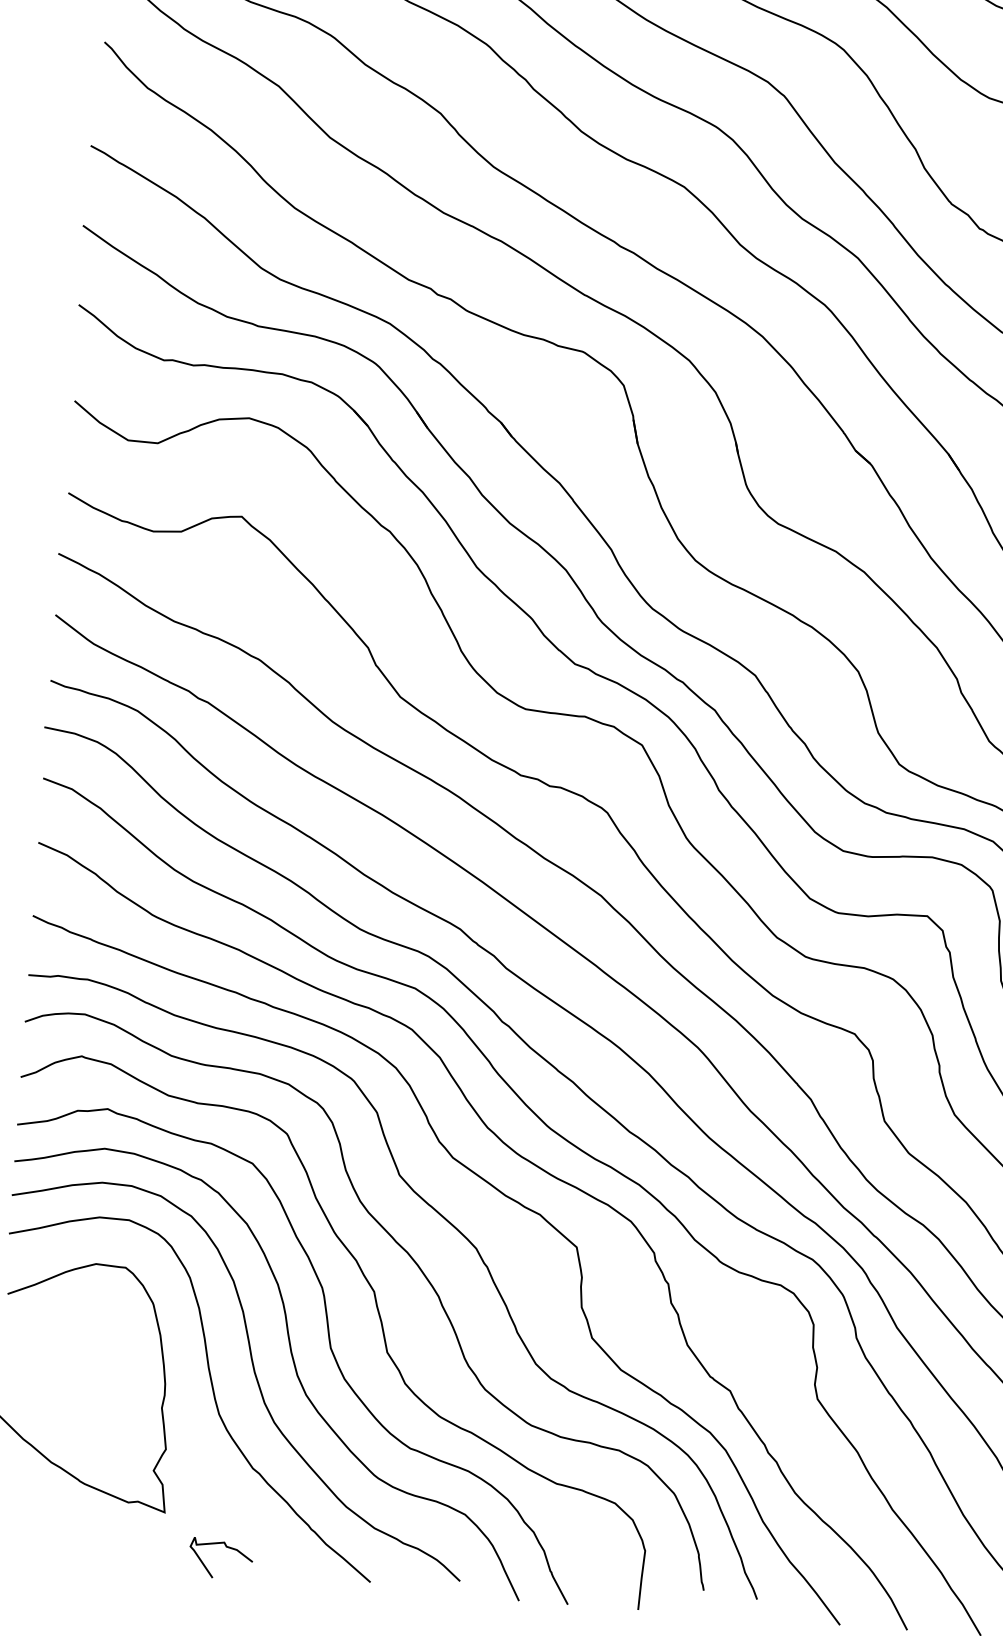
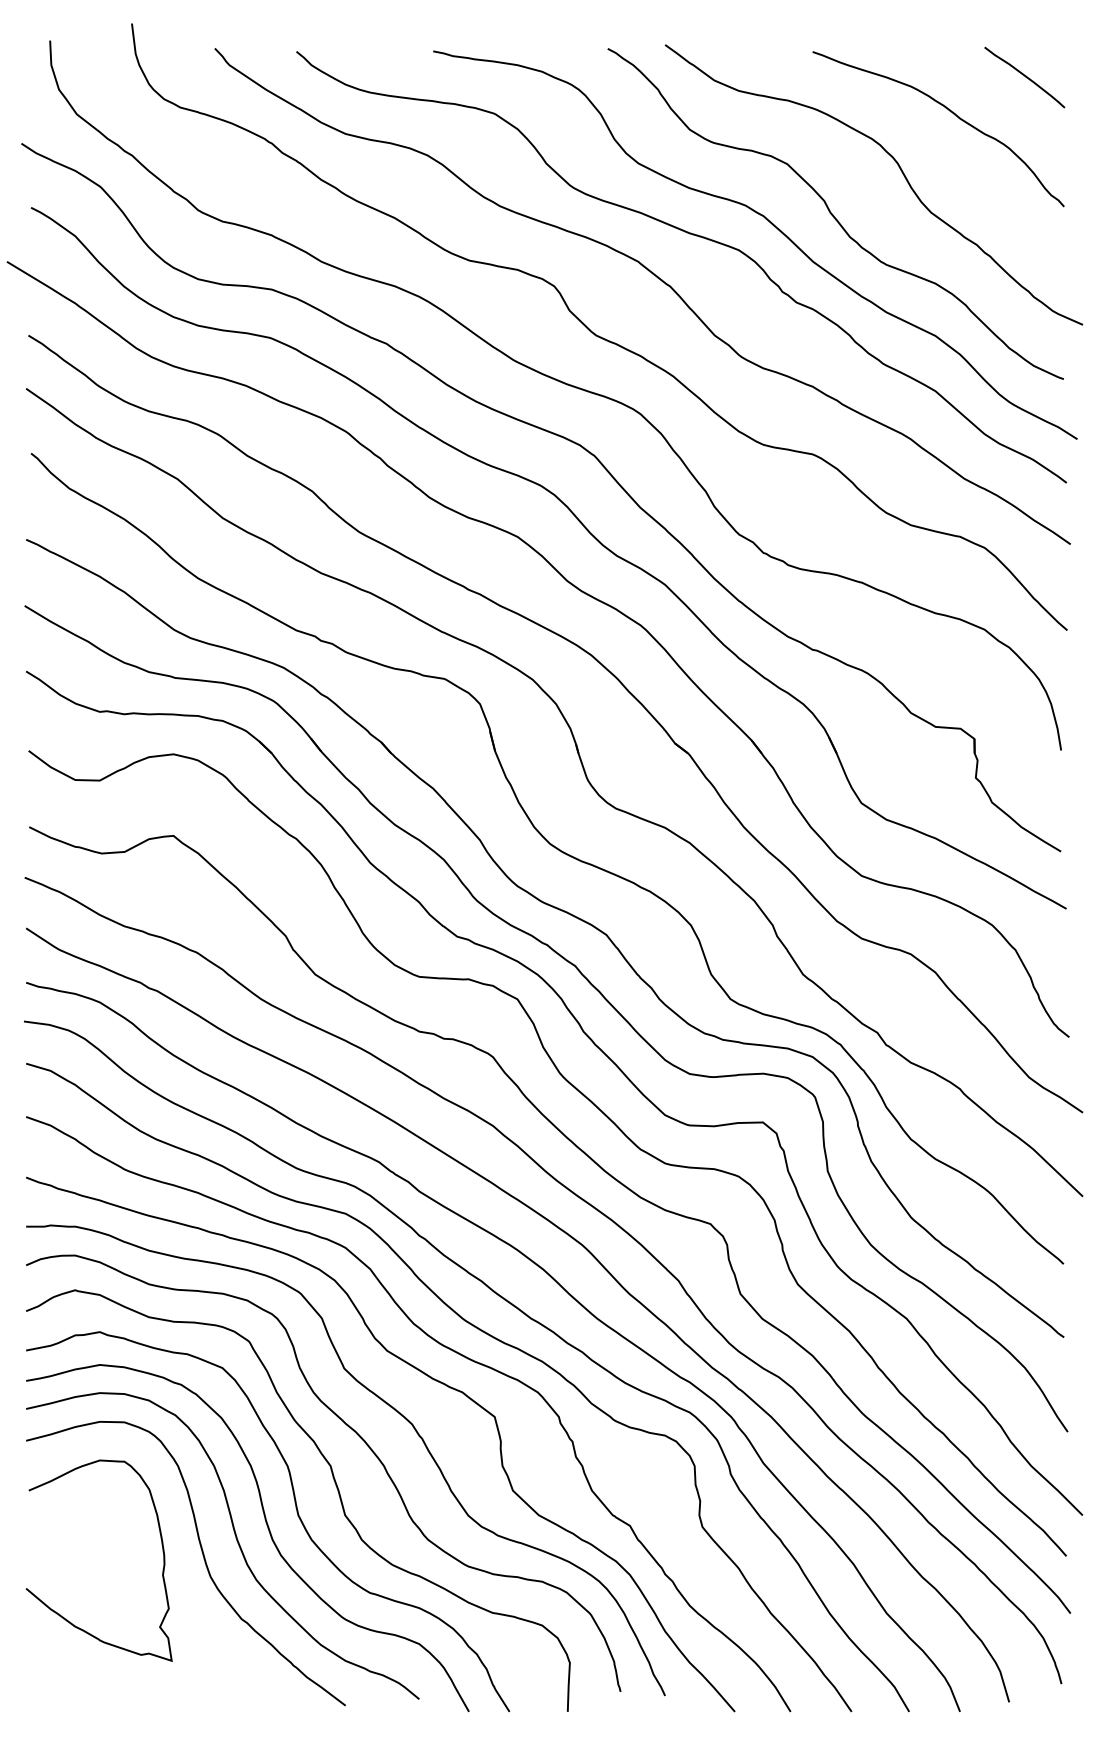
curve: (227, 1548) -> (225, 1686), removed

